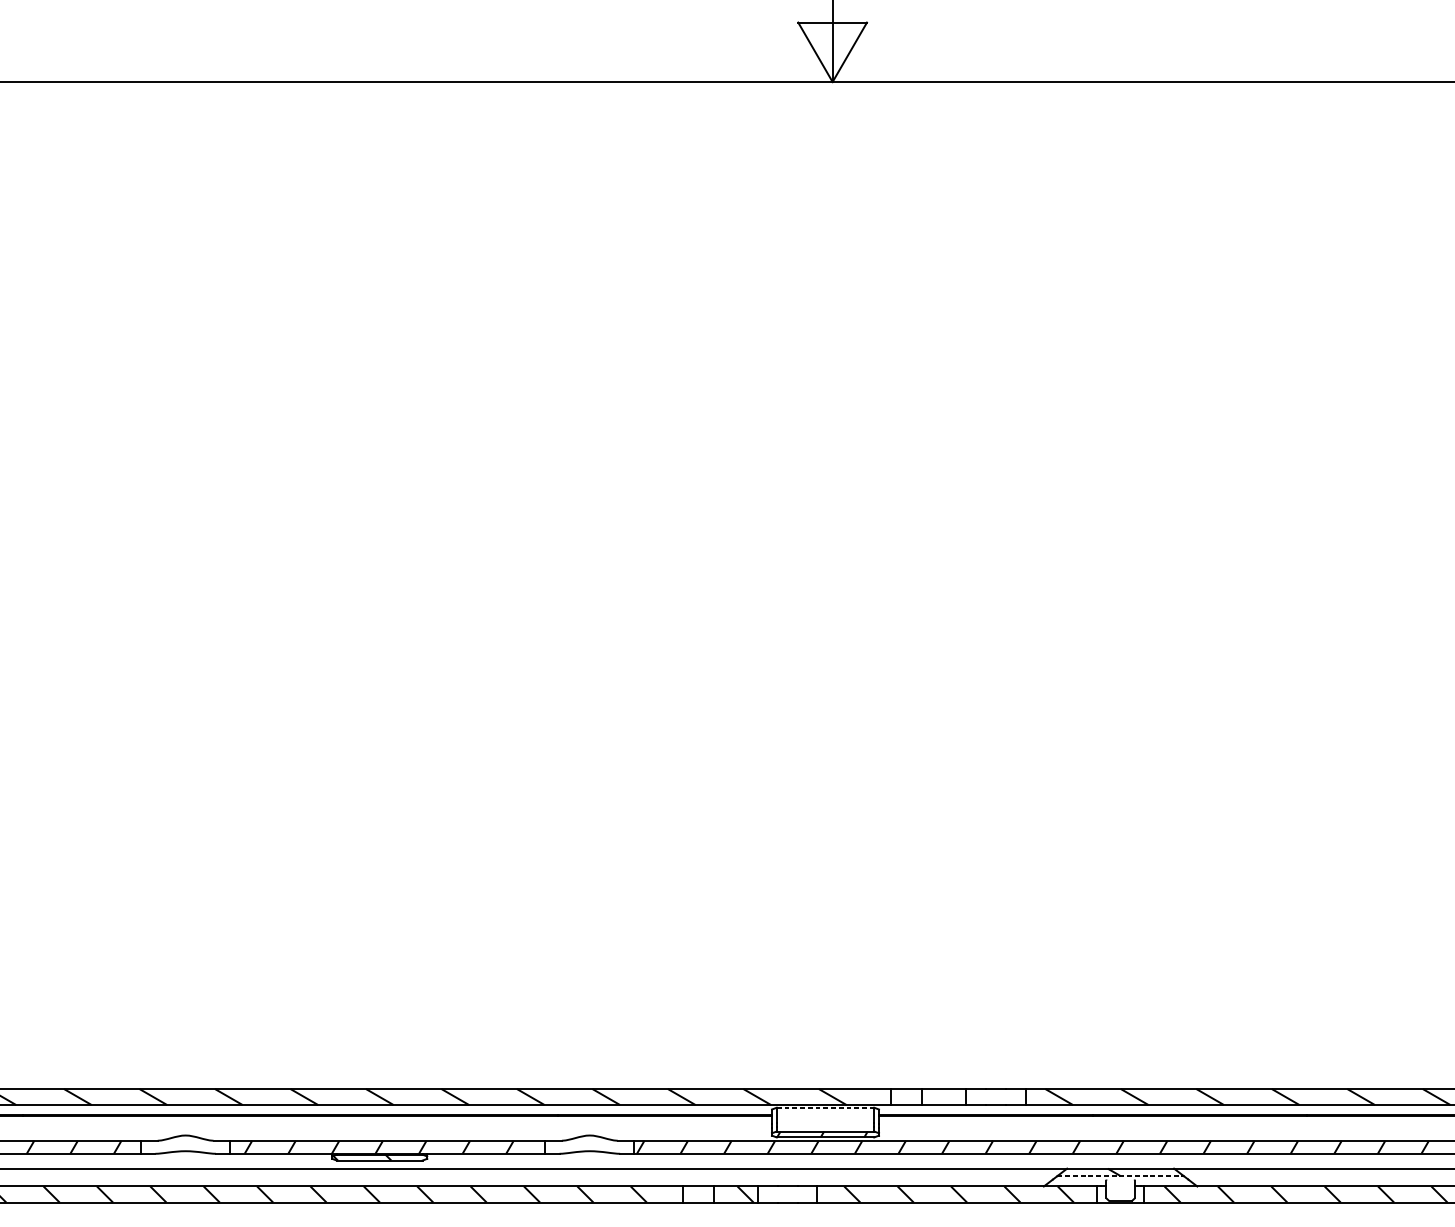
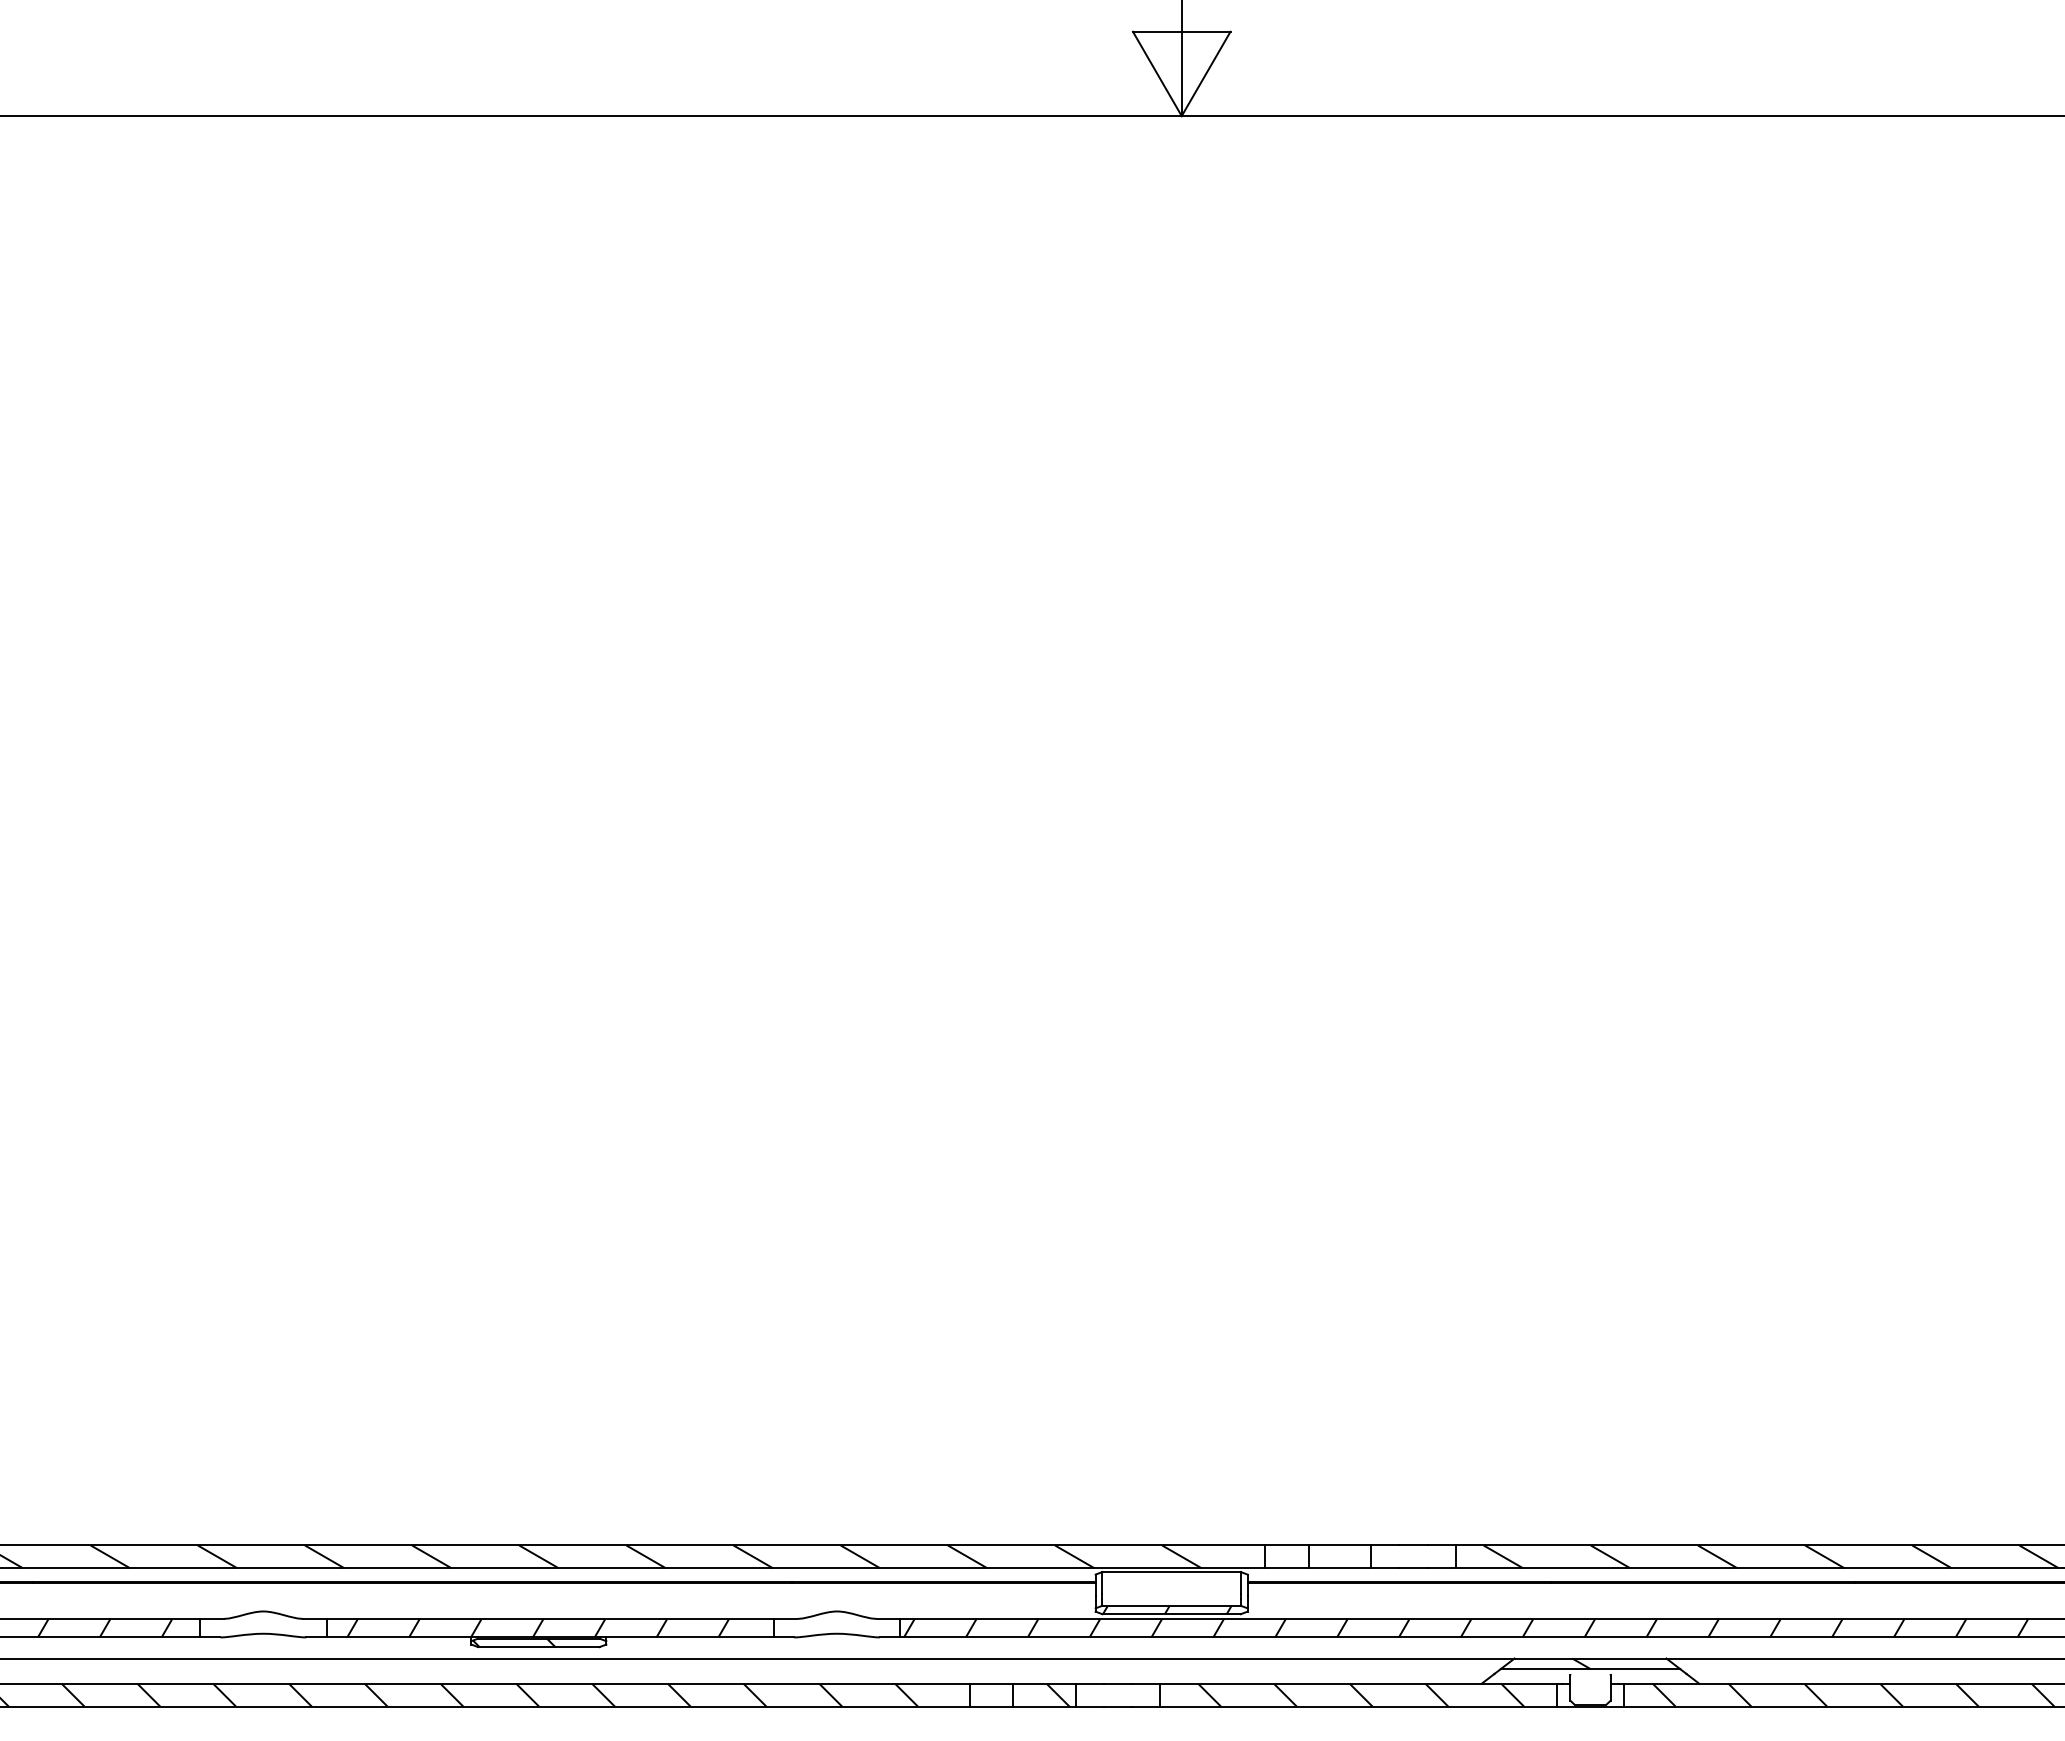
line: (826, 1108) -> (1172, 1572), dashed -> solid
line: (1120, 1176) -> (1590, 1669), dashed -> solid

